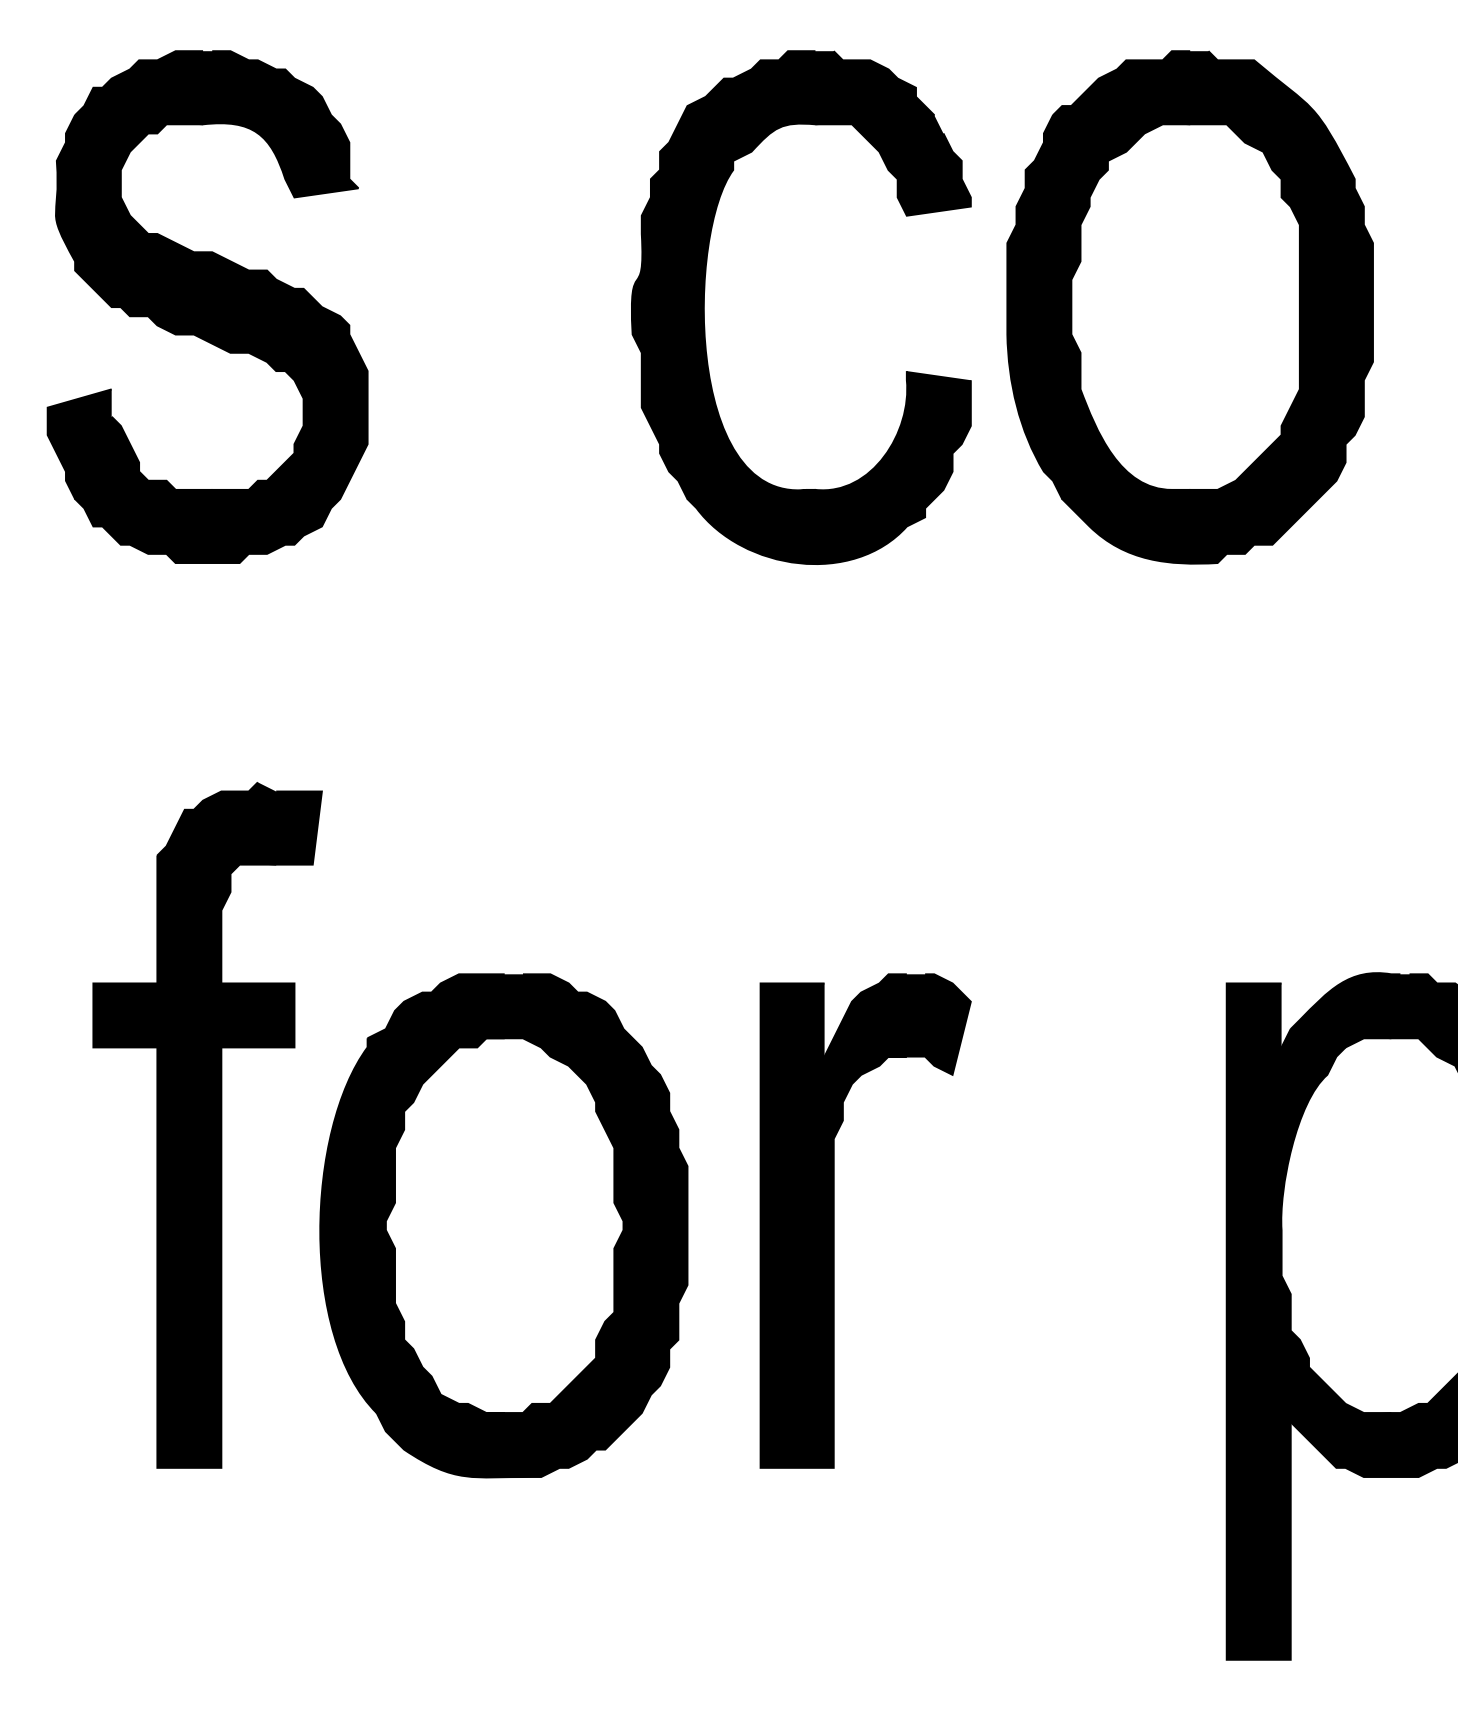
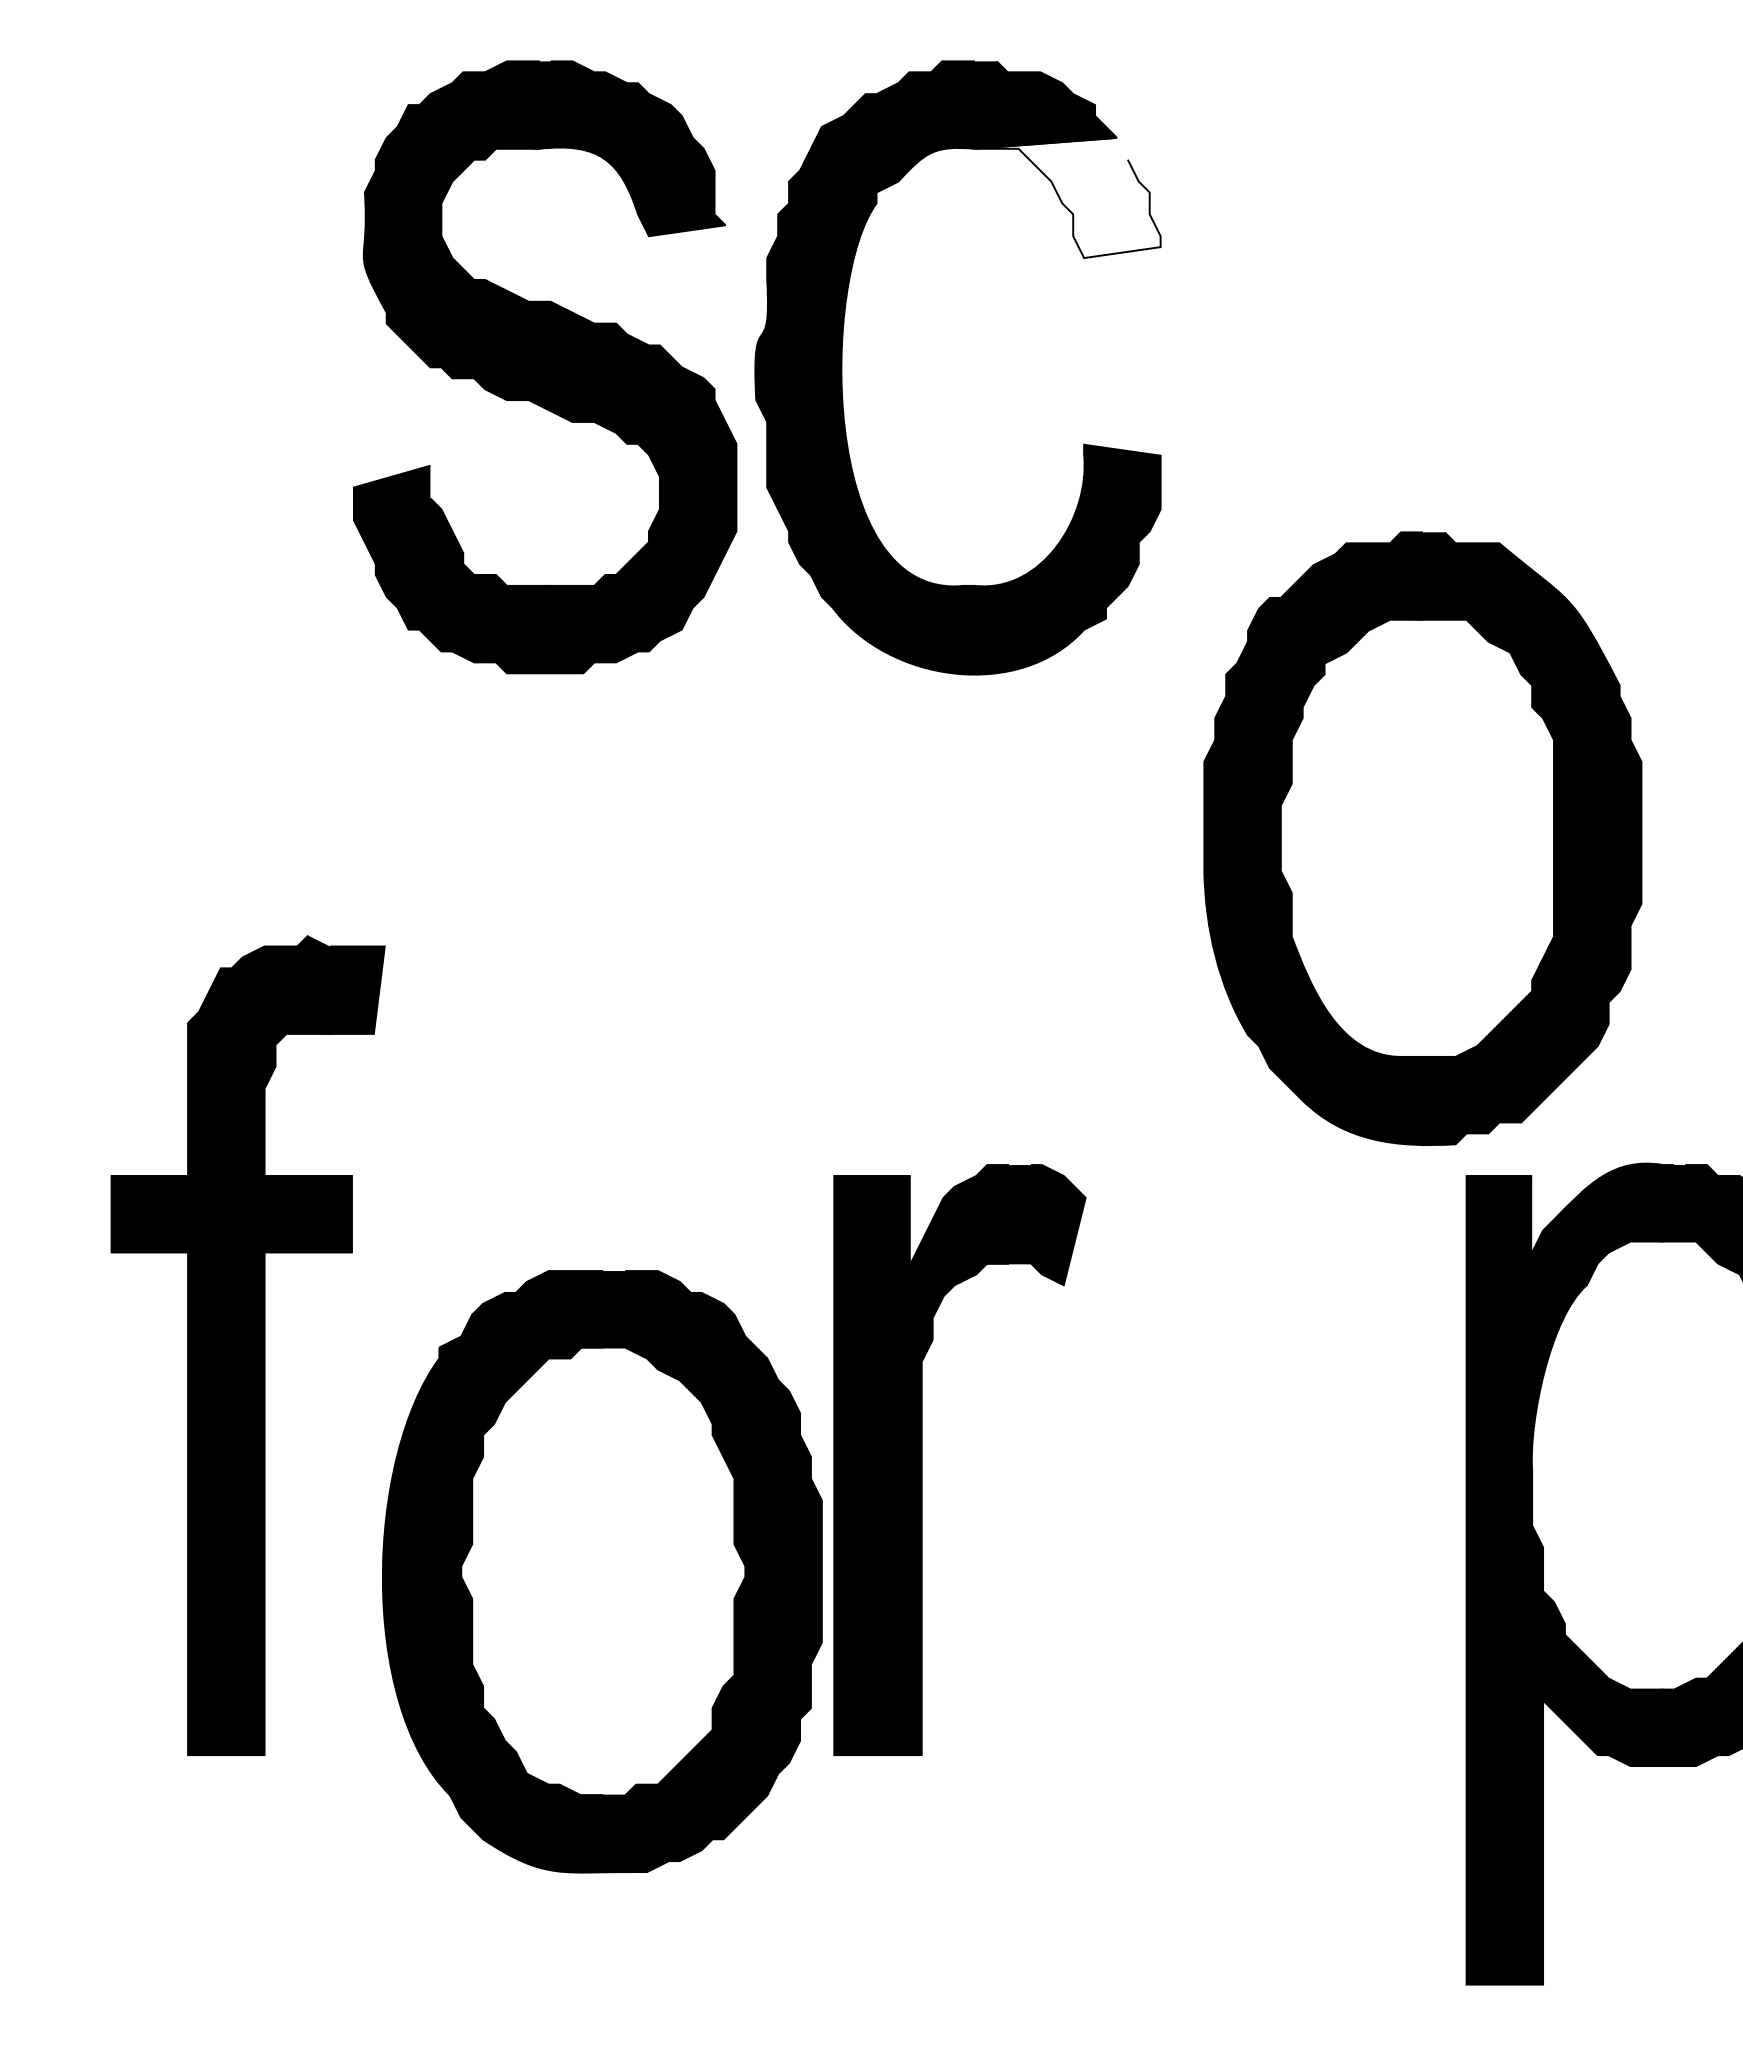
fill: (892, 165) -> (1067, 197), removed
part: (207, 307) -> (545, 367), moved
part: (1189, 307) -> (1422, 838), moved
part: (834, 1220) -> (922, 1459), moved
part: (504, 1225) -> (602, 1571), moved

